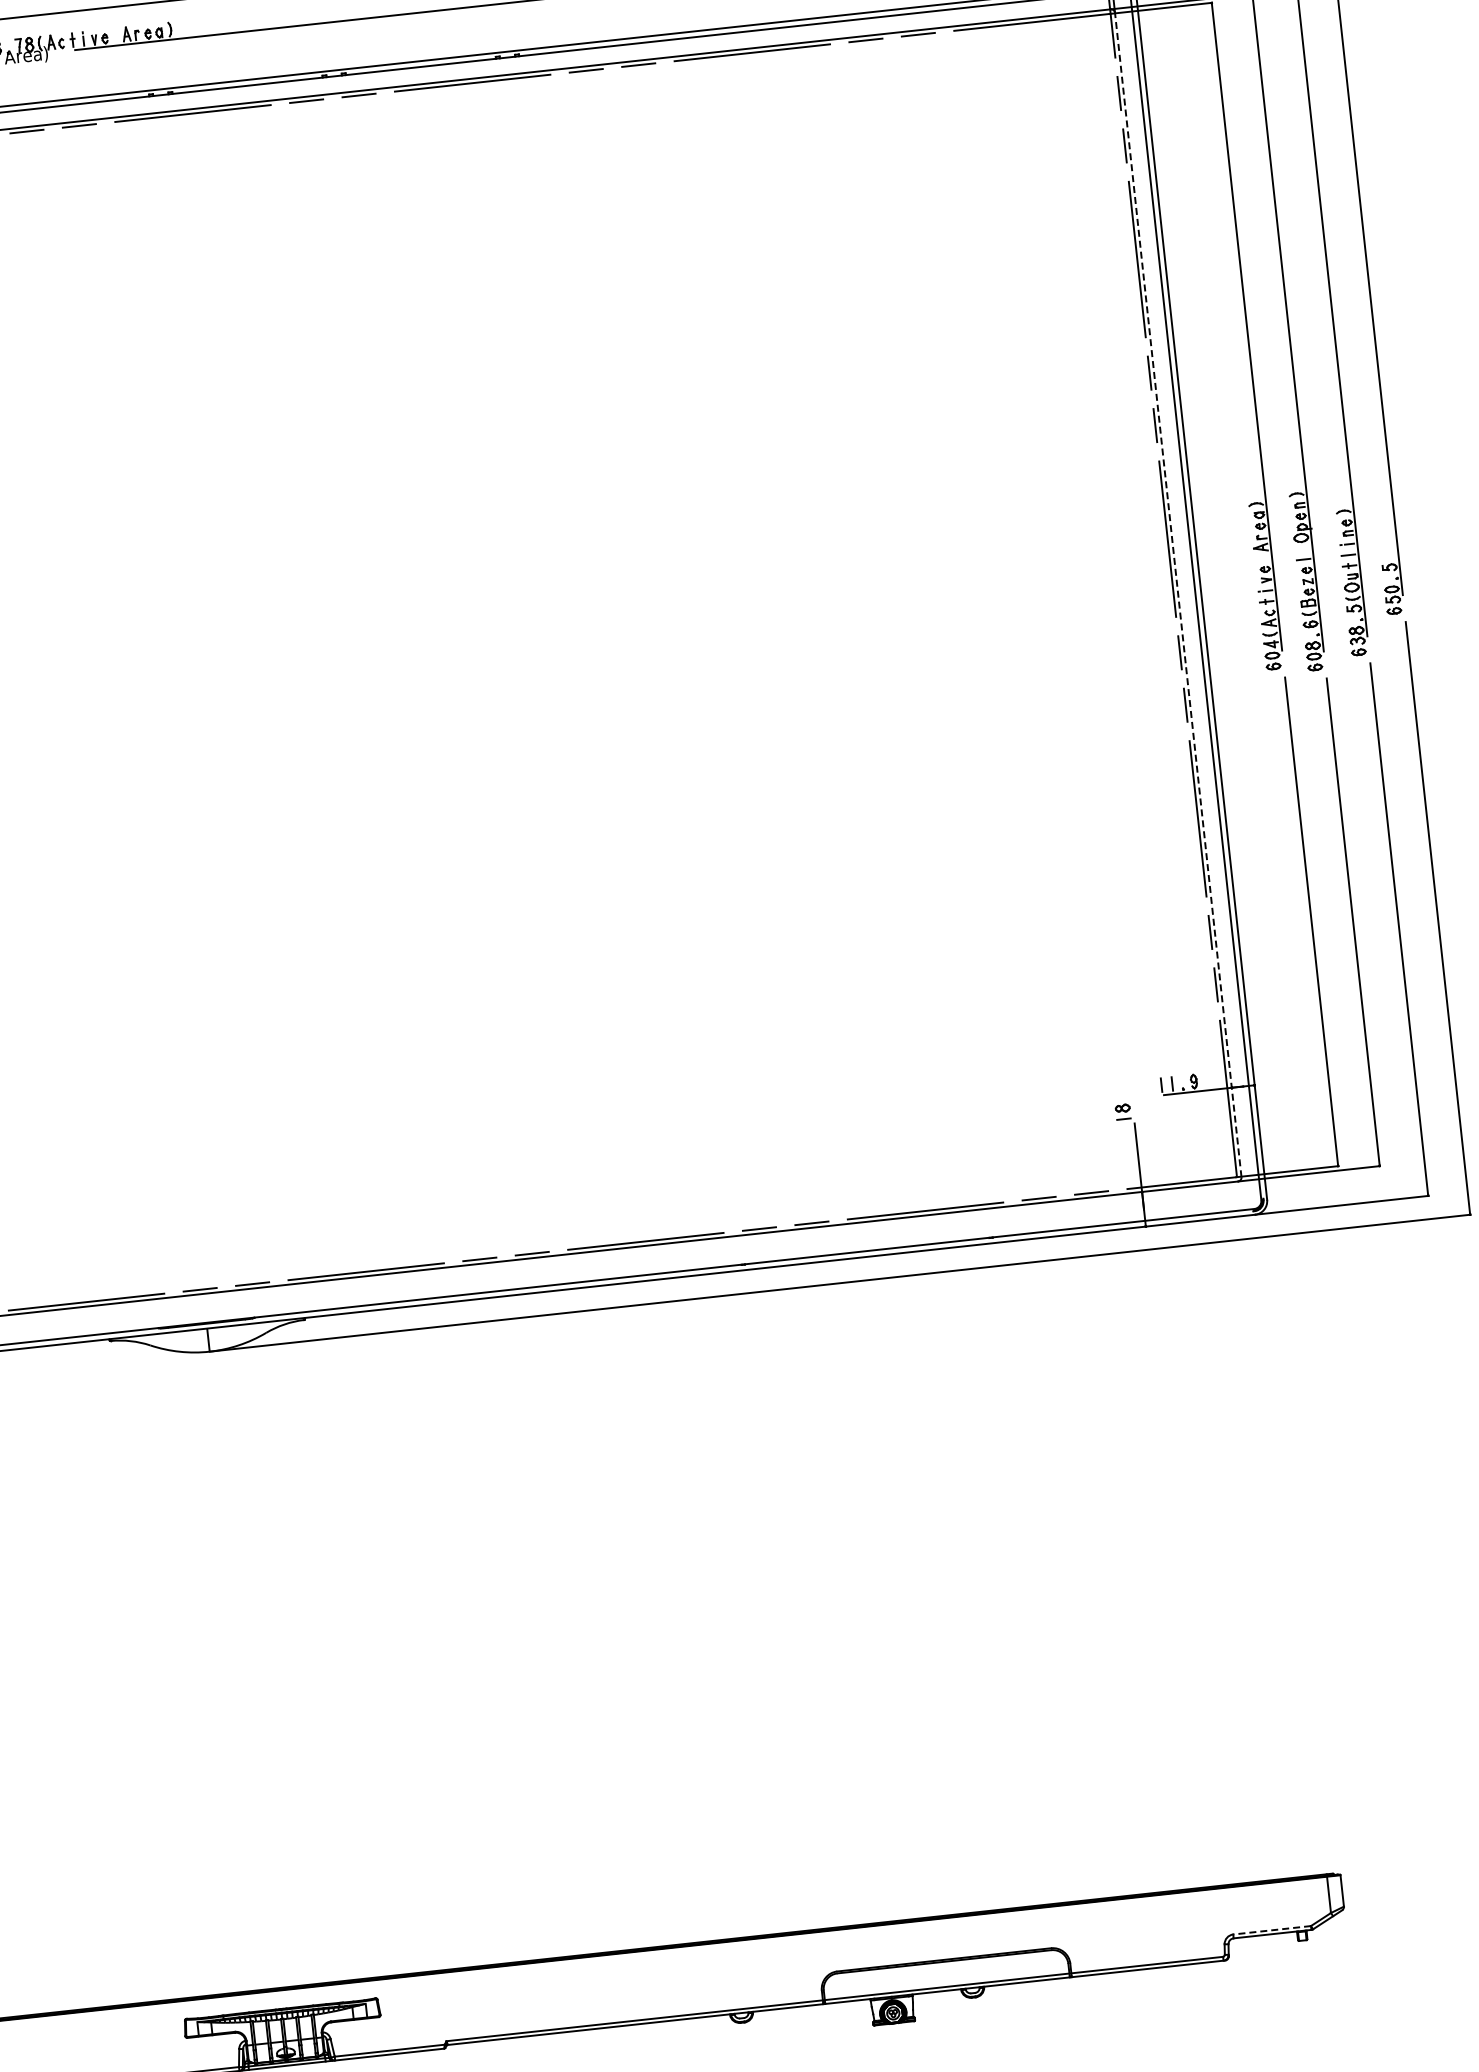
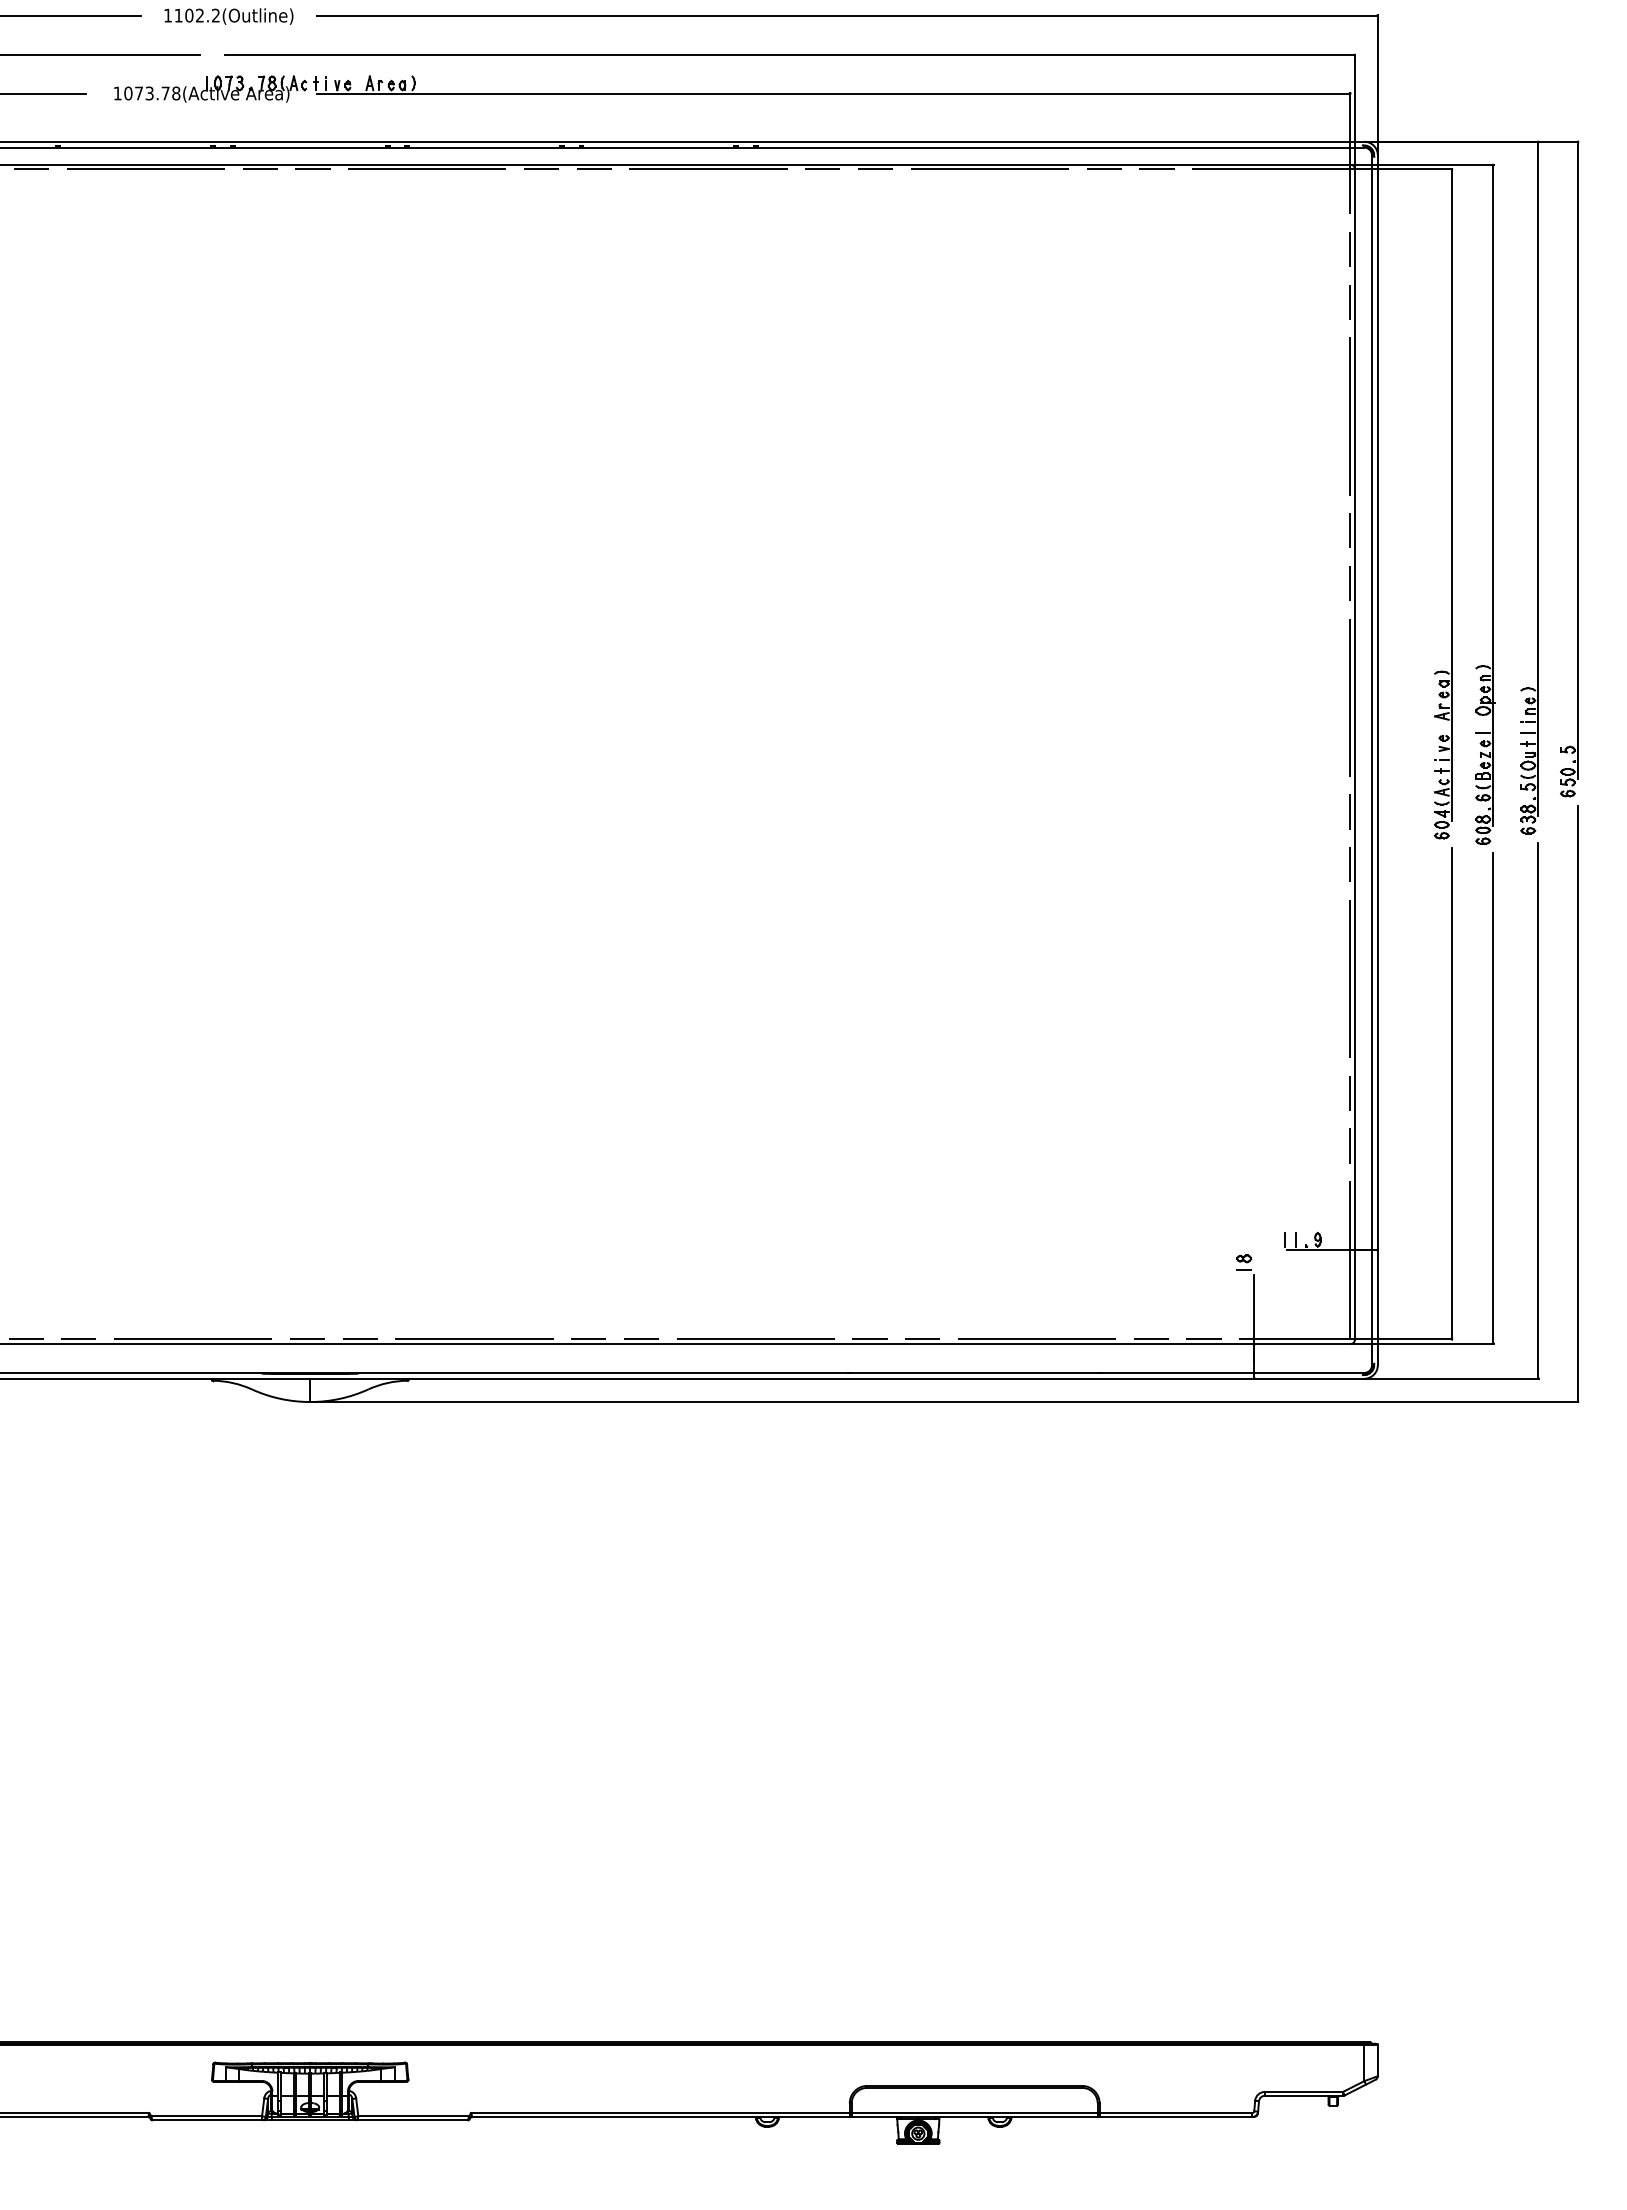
line: (1177, 595) -> (1354, 754), dashed -> solid
line: (1271, 1929) -> (1303, 2091), dashed -> solid

